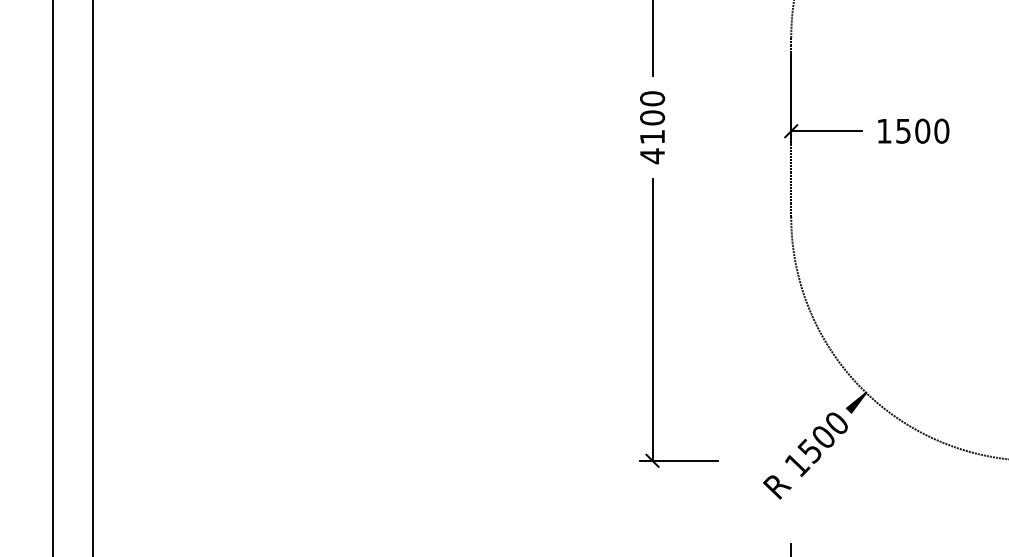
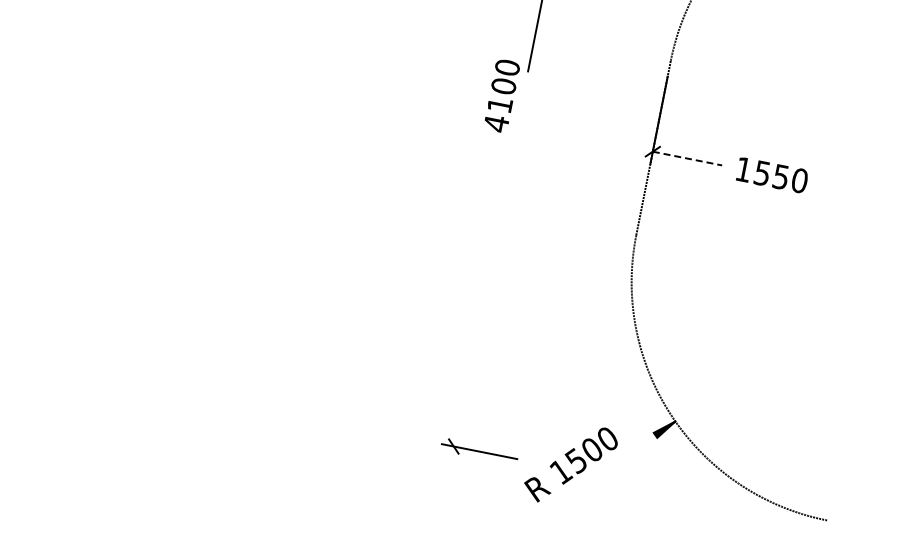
text: (652, 127) -> (501, 95), moved
text: (922, 130) -> (781, 176), 1500 -> 1550
line: (826, 131) -> (687, 158), solid -> dashed
line: (652, 319) -> (481, 308), removed
text: (805, 455) -> (570, 464), moved

